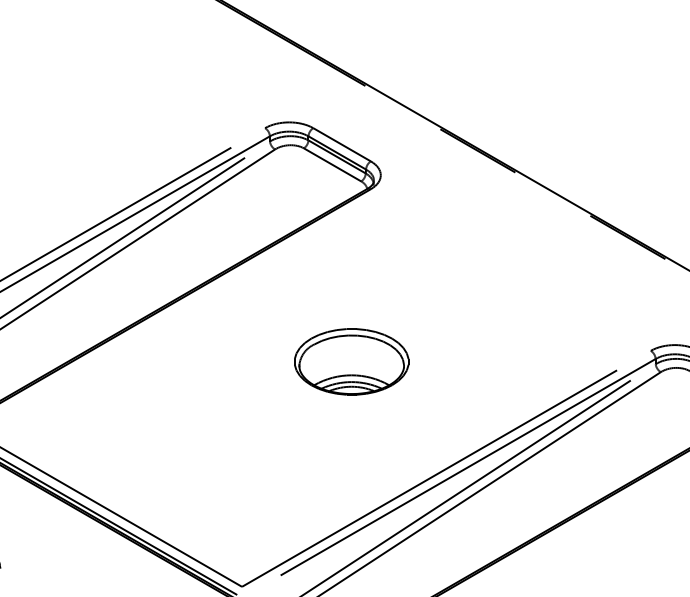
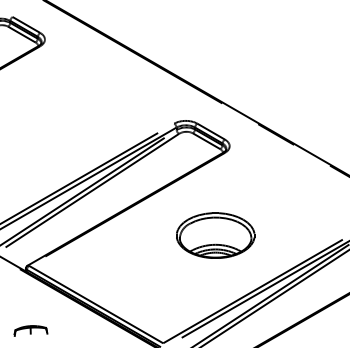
part: (351, 361) -> (215, 235), size x1.43

